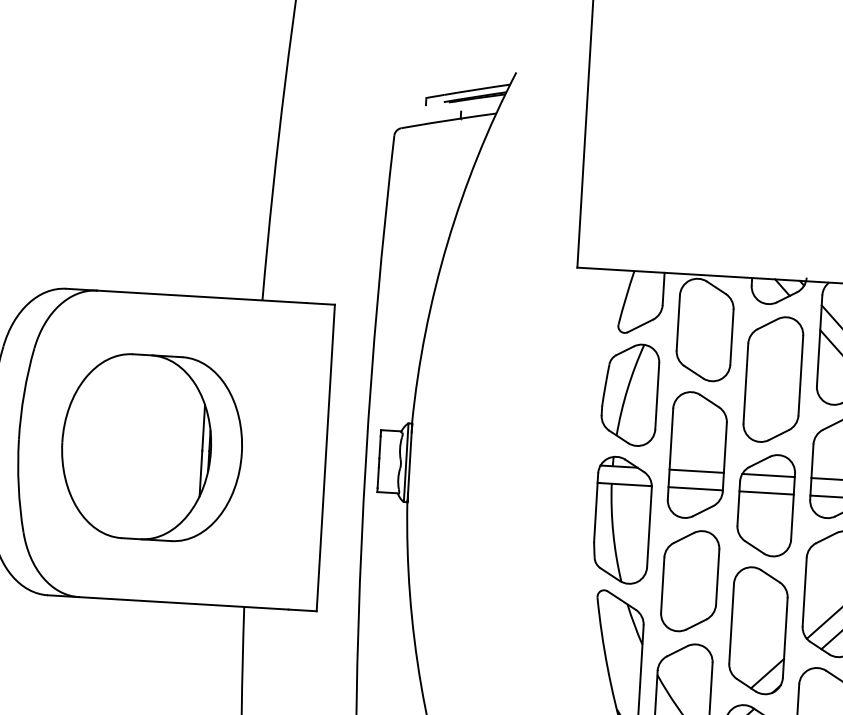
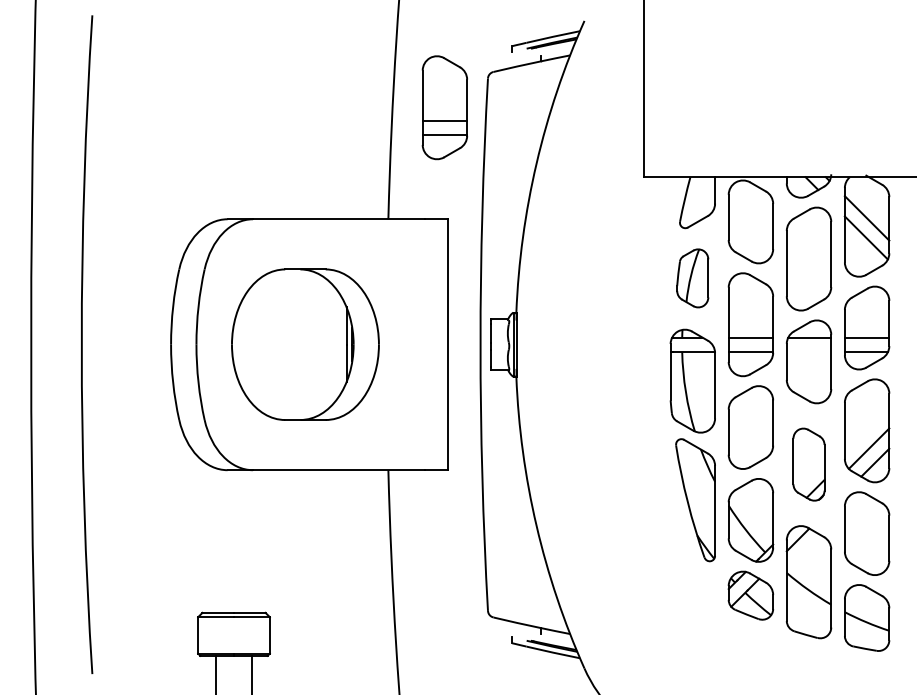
part: (339, 168) -> (444, 107), added
part: (629, 394) -> (692, 278), size x0.7
line: (766, 492) -> (808, 351), removed
part: (757, 630) -> (808, 464), size x0.7

